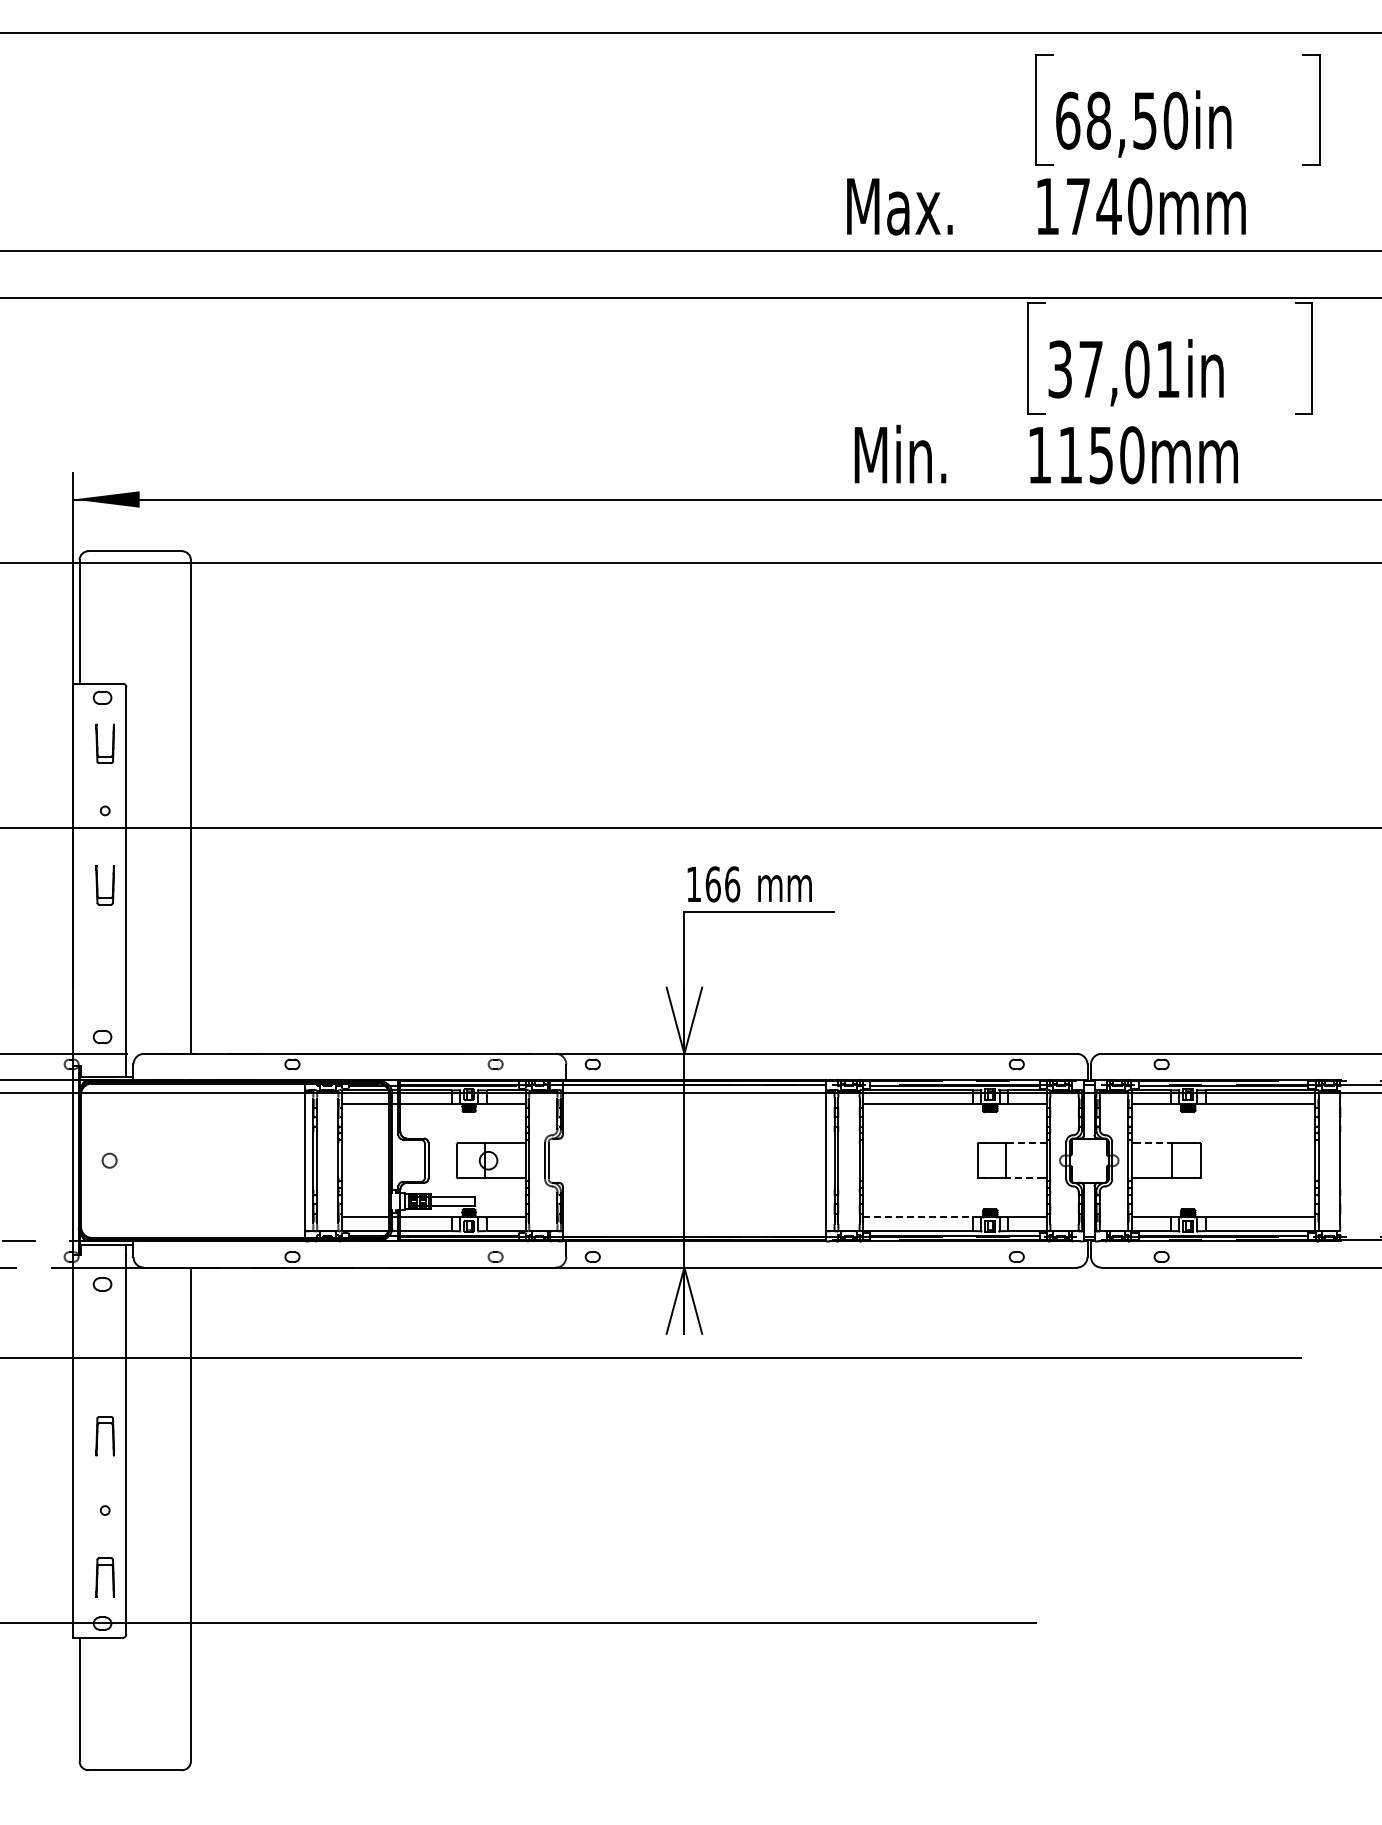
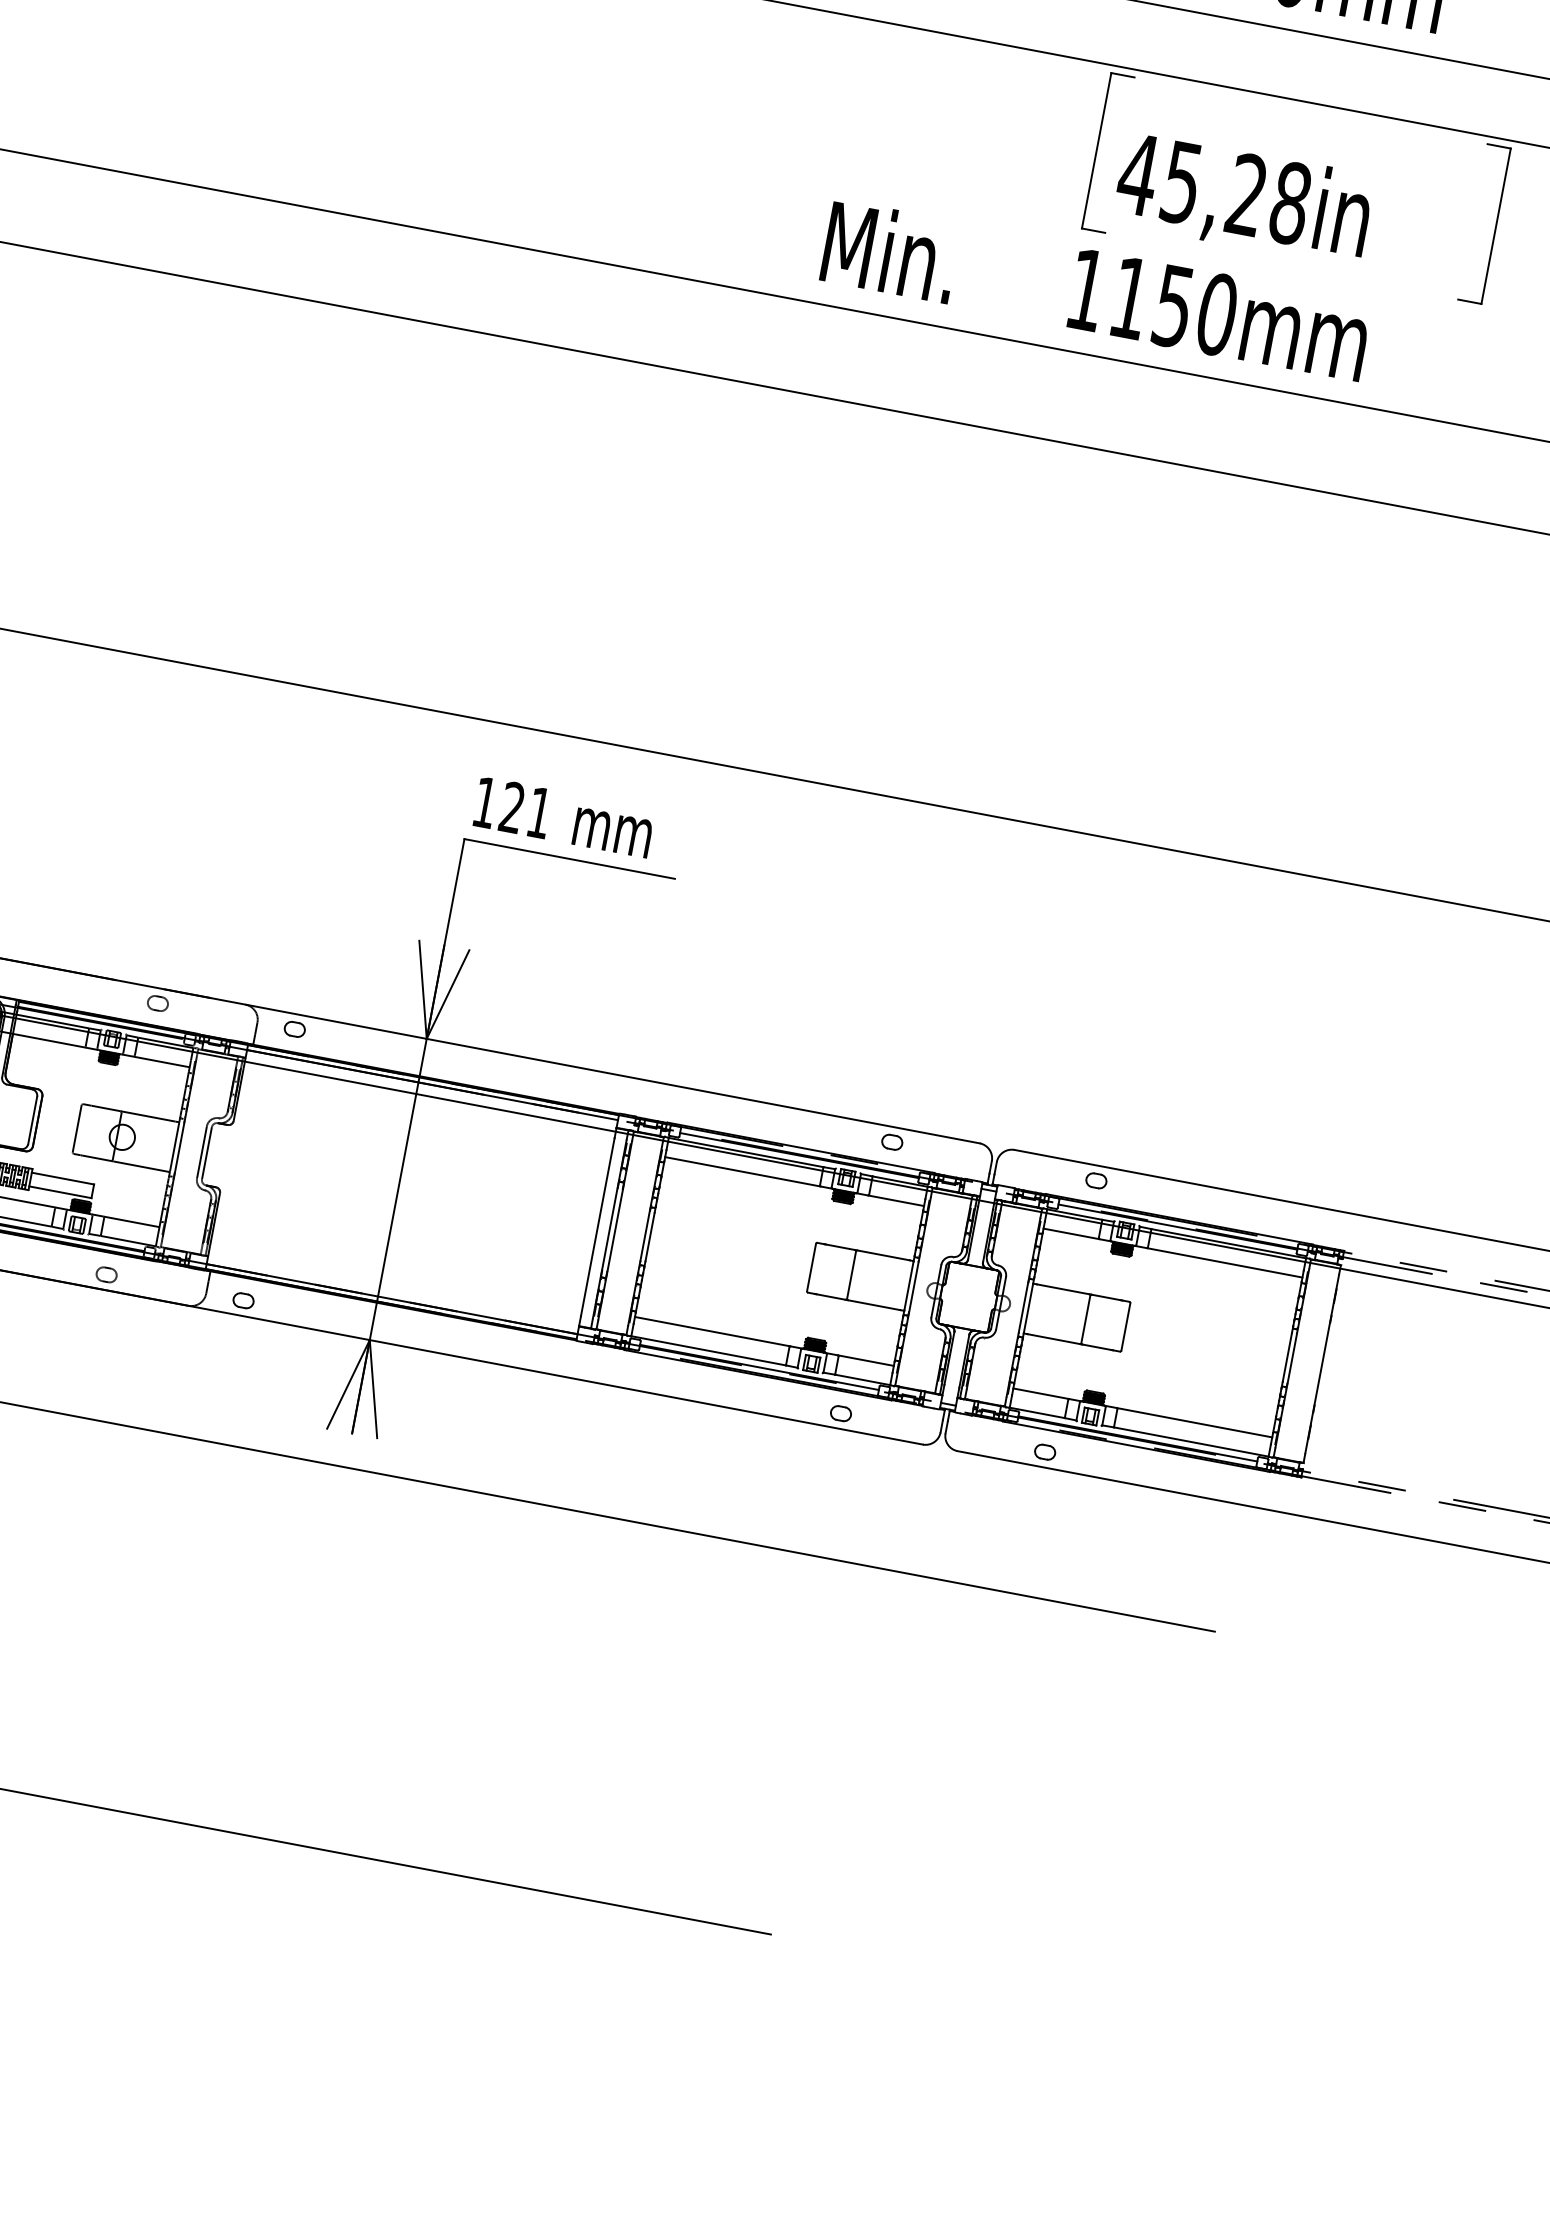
text: (1113, 369) -> (1213, 188), 37,01in -> 45,28in
text: (722, 884) -> (525, 810), 166 -> 121
line: (1025, 1143) -> (883, 1255), dashed -> solid
line: (1153, 1143) -> (1063, 1290), dashed -> solid
line: (1025, 1178) -> (874, 1305), dashed -> solid
line: (918, 1217) -> (712, 1331), dashed -> solid

